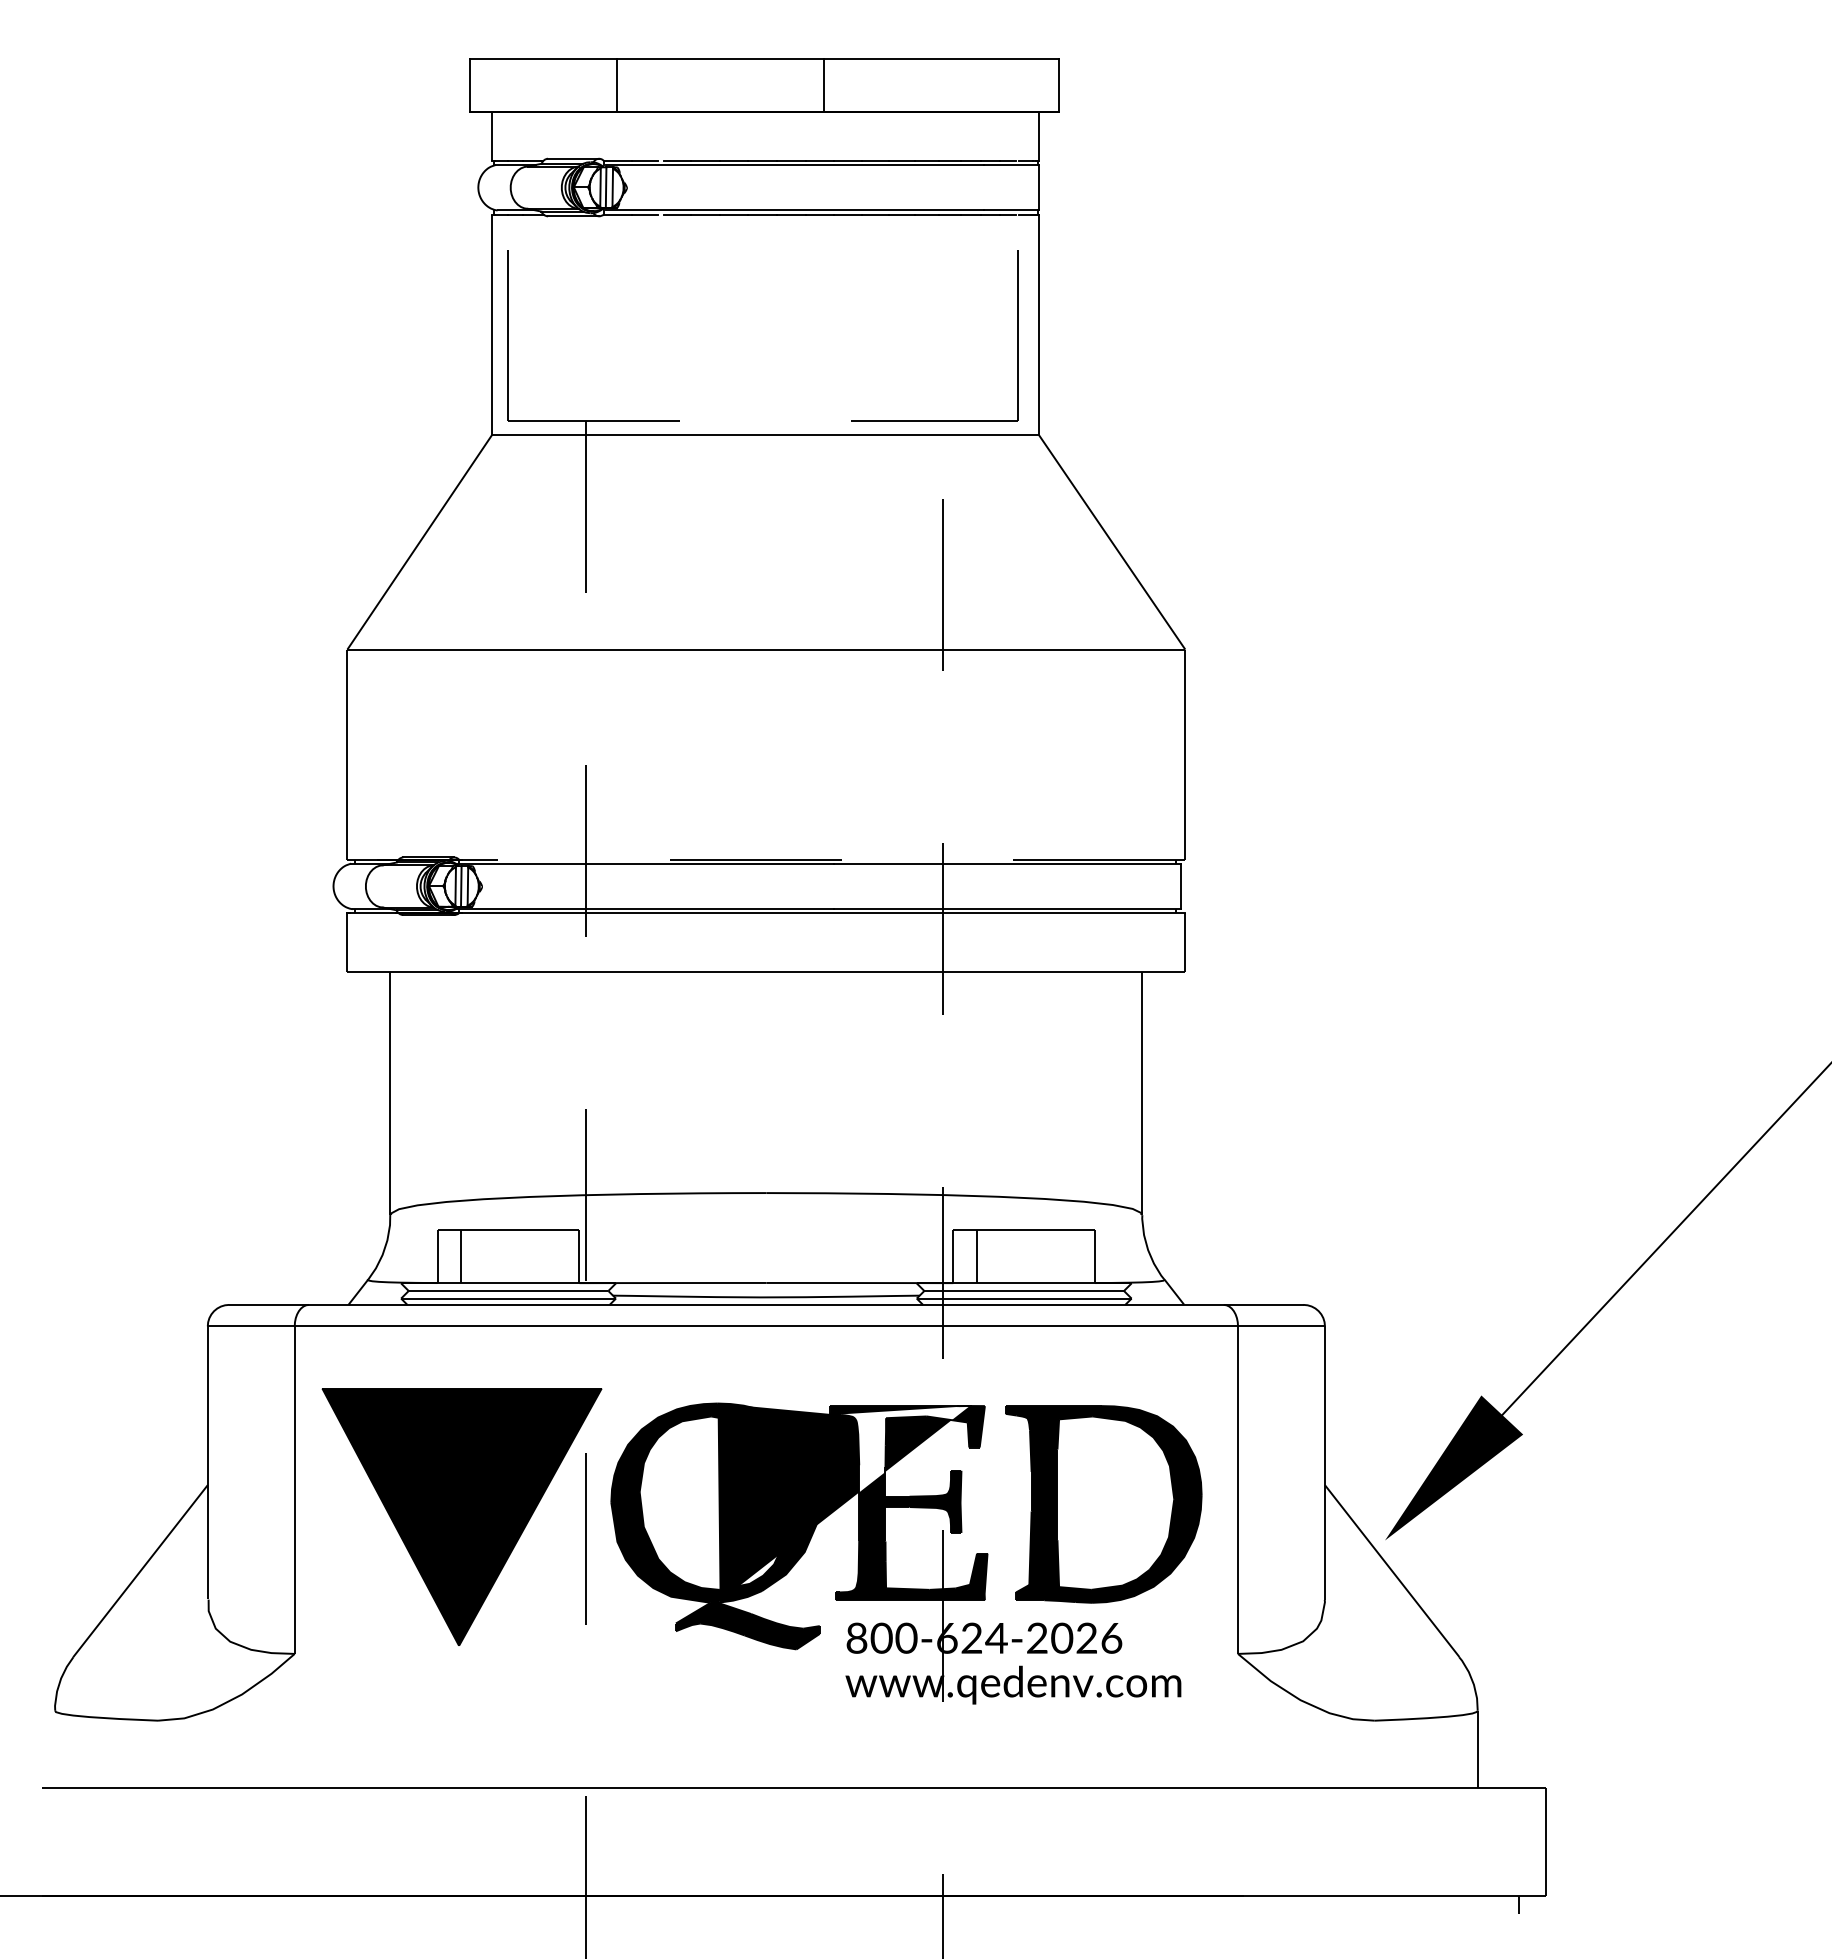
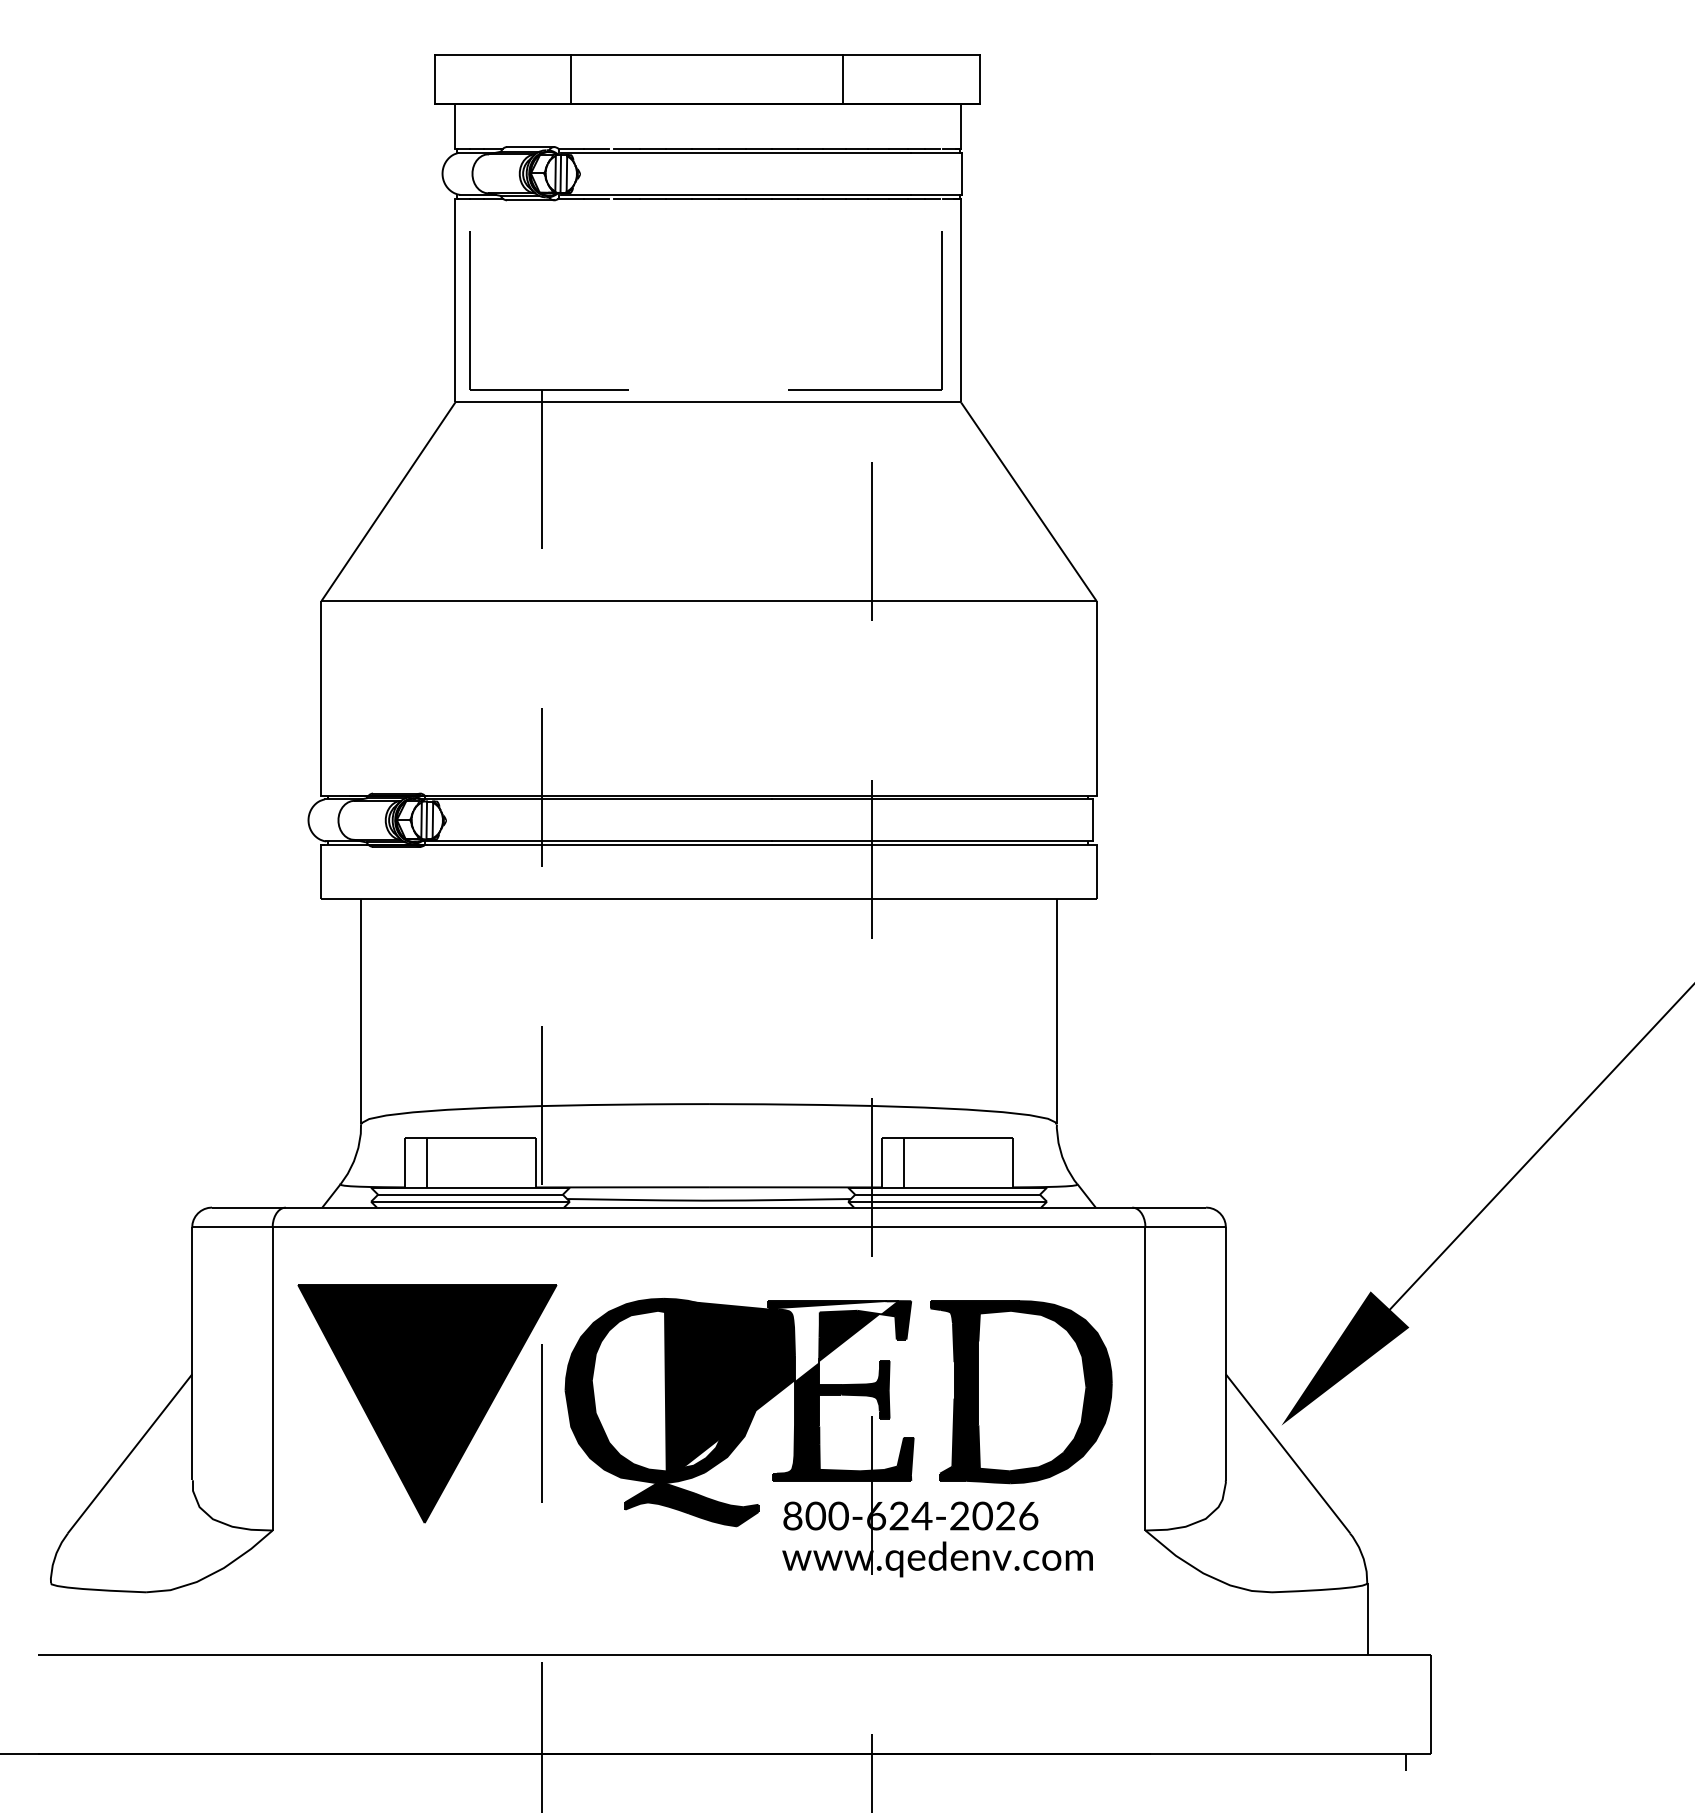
line: (823, 85) -> (843, 79), moved
line: (766, 859) -> (709, 795), dashed -> solid

